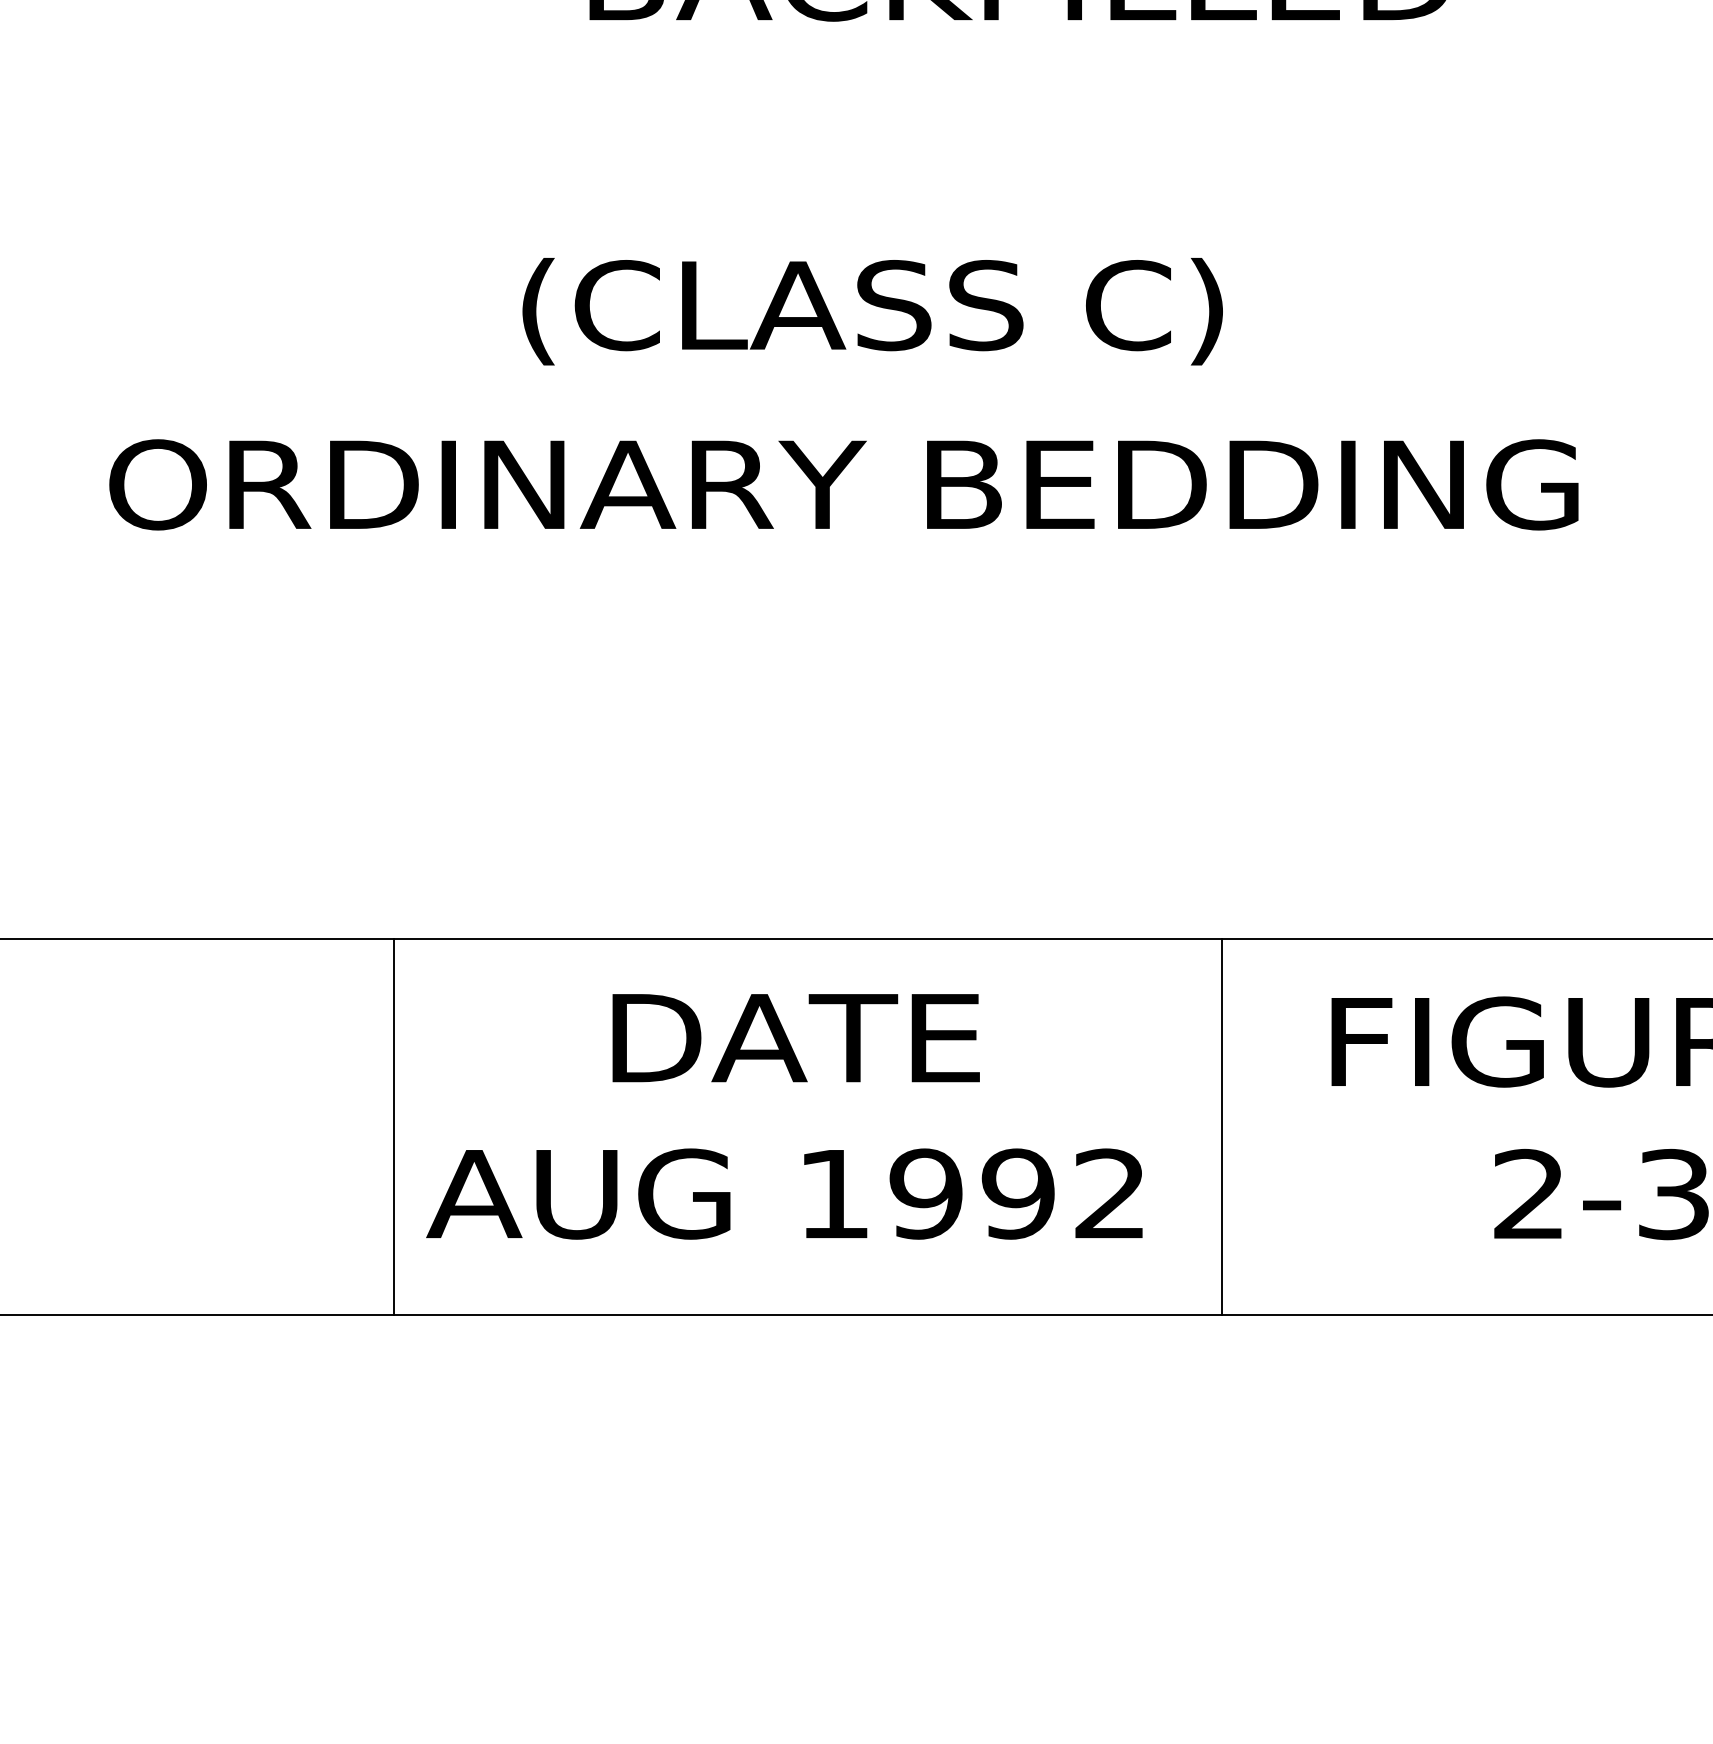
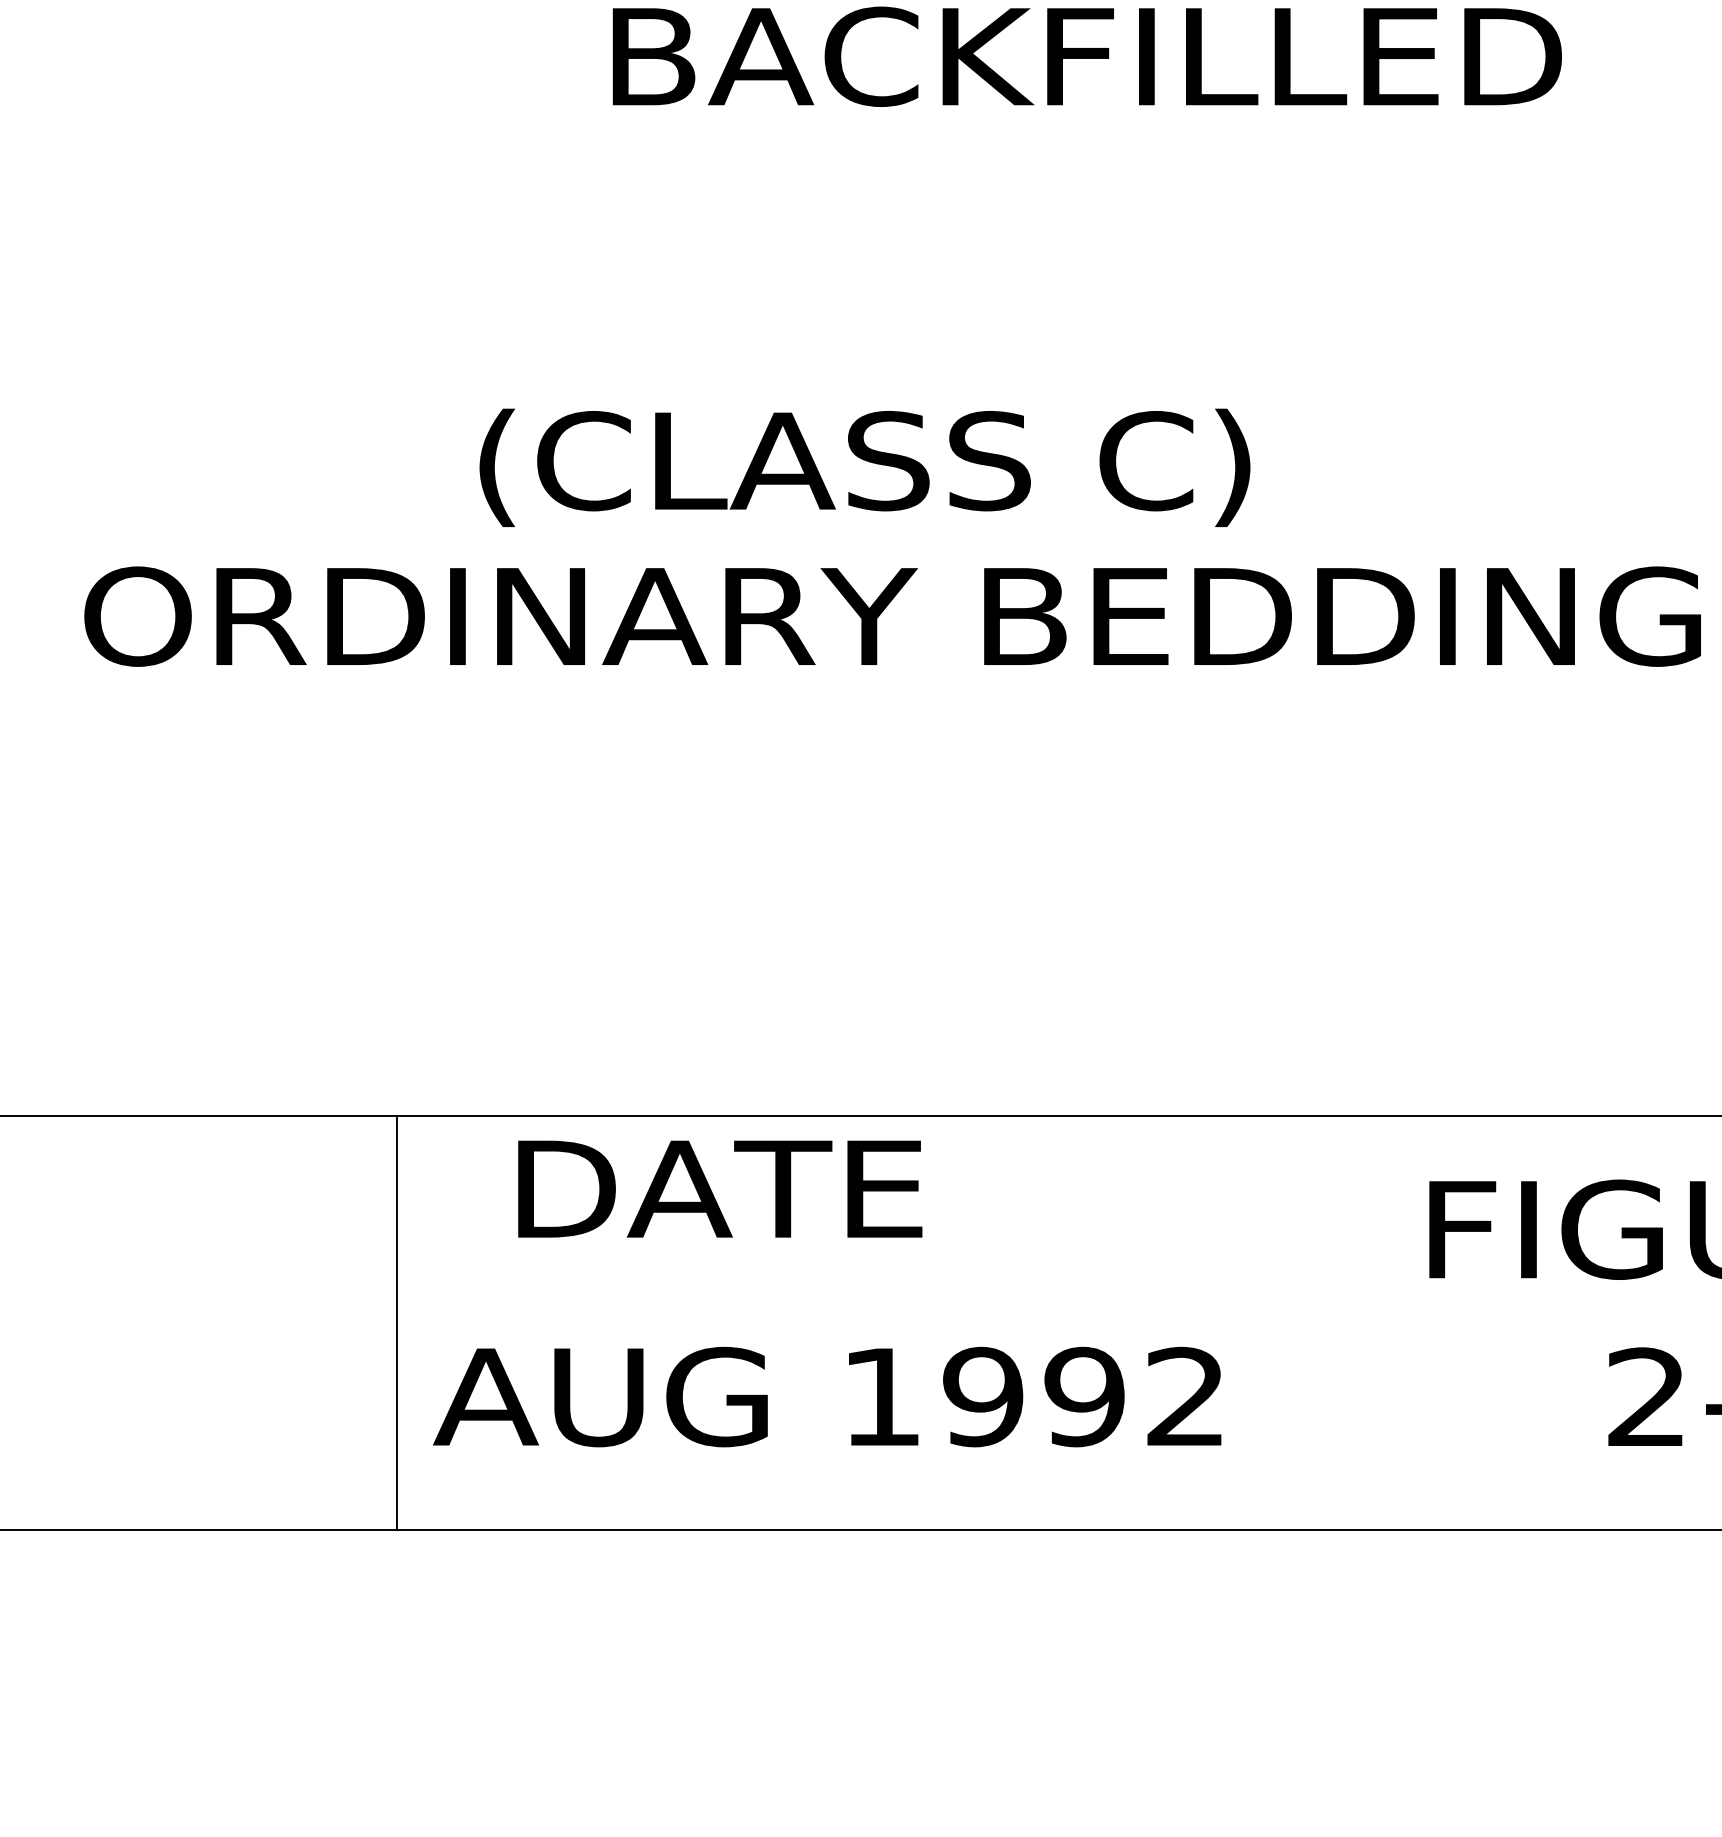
text: (872, 311) -> (864, 467), moved
text: (795, 1038) -> (719, 1189), moved
line: (1221, 1126) -> (1308, 1322), removed

